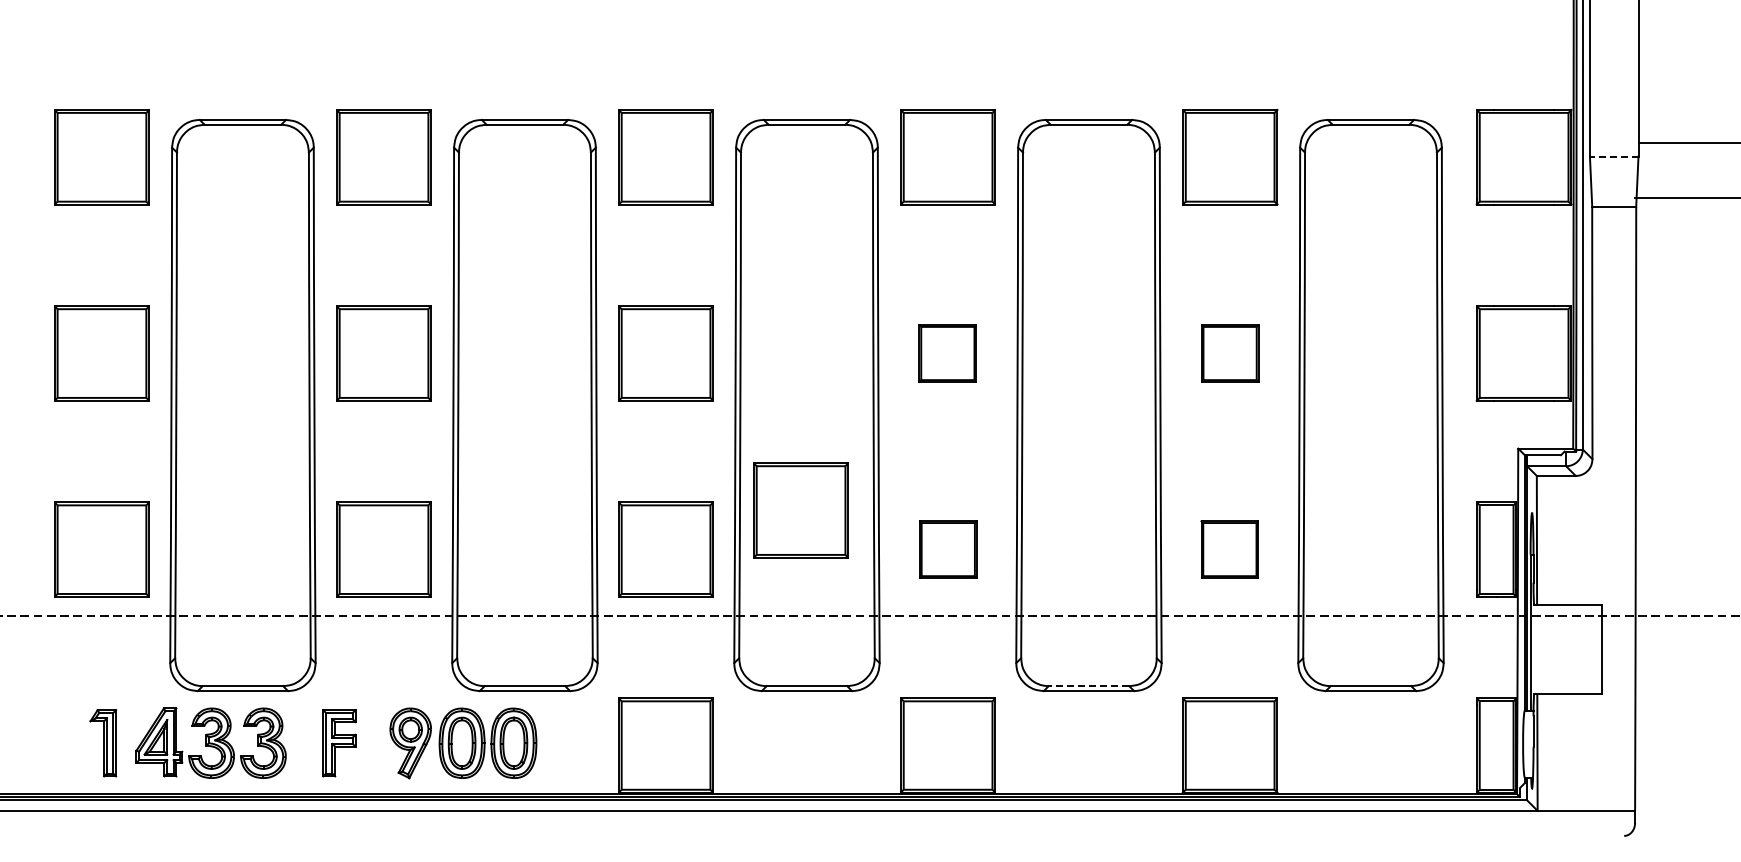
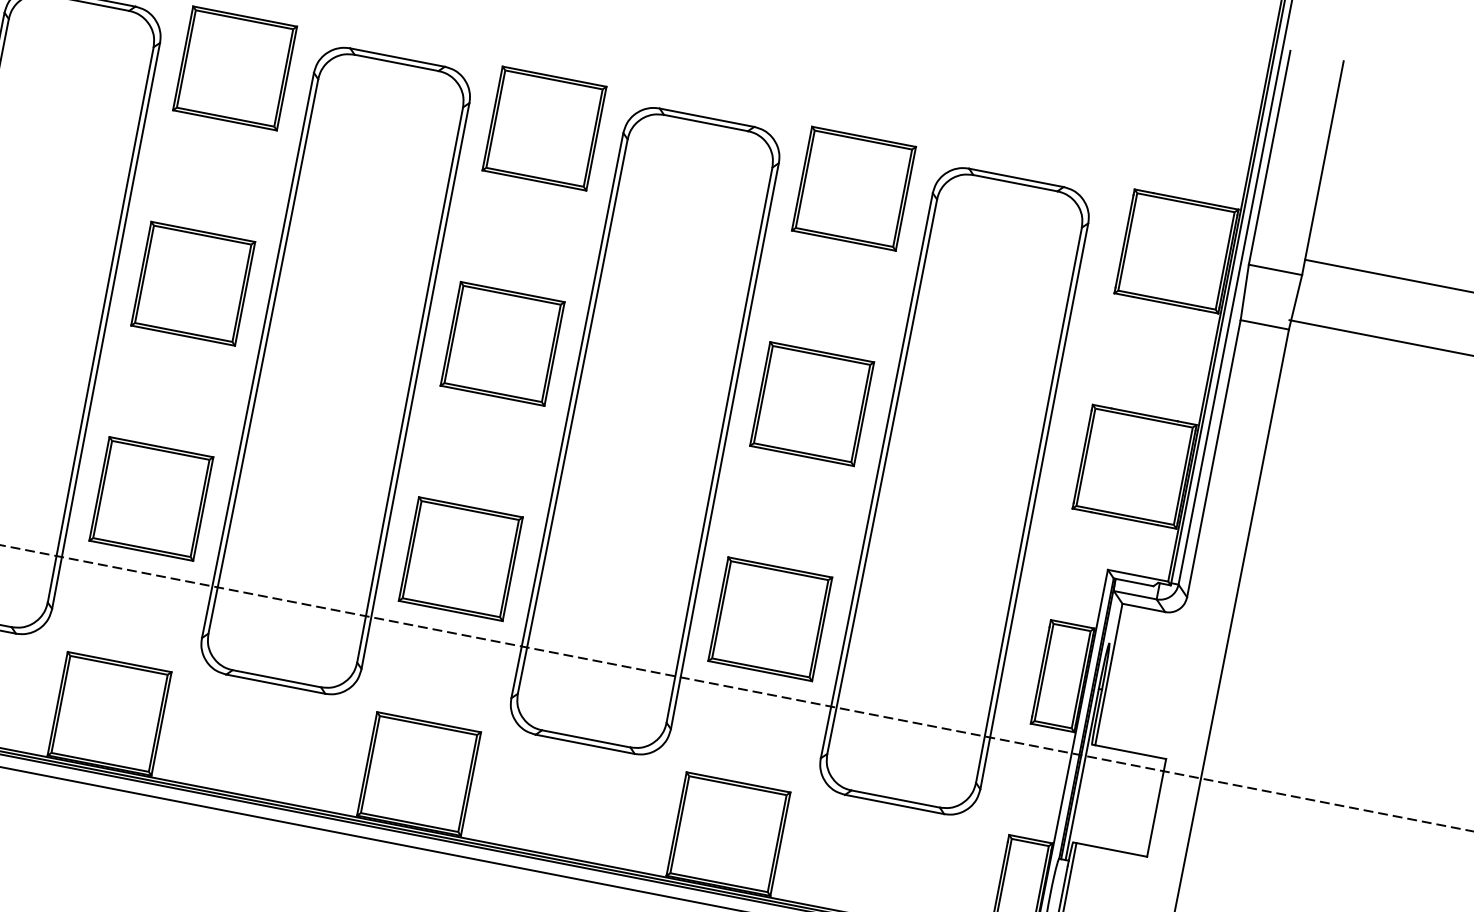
line: (1613, 156) -> (1274, 269), dashed -> solid
part: (947, 353) -> (501, 343), size x1.67
part: (1229, 353) -> (811, 403), size x1.67
part: (800, 510) -> (307, 484), removed
part: (948, 549) -> (461, 559), size x1.67
part: (1229, 549) -> (769, 618), size x1.67
line: (1088, 686) -> (585, 739), dashed -> solid

